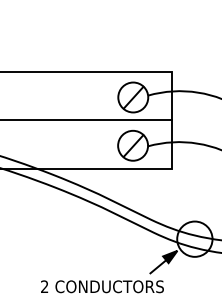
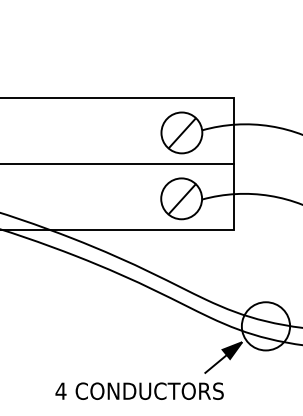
text: (44, 286) -> (60, 390), 2 -> 4

